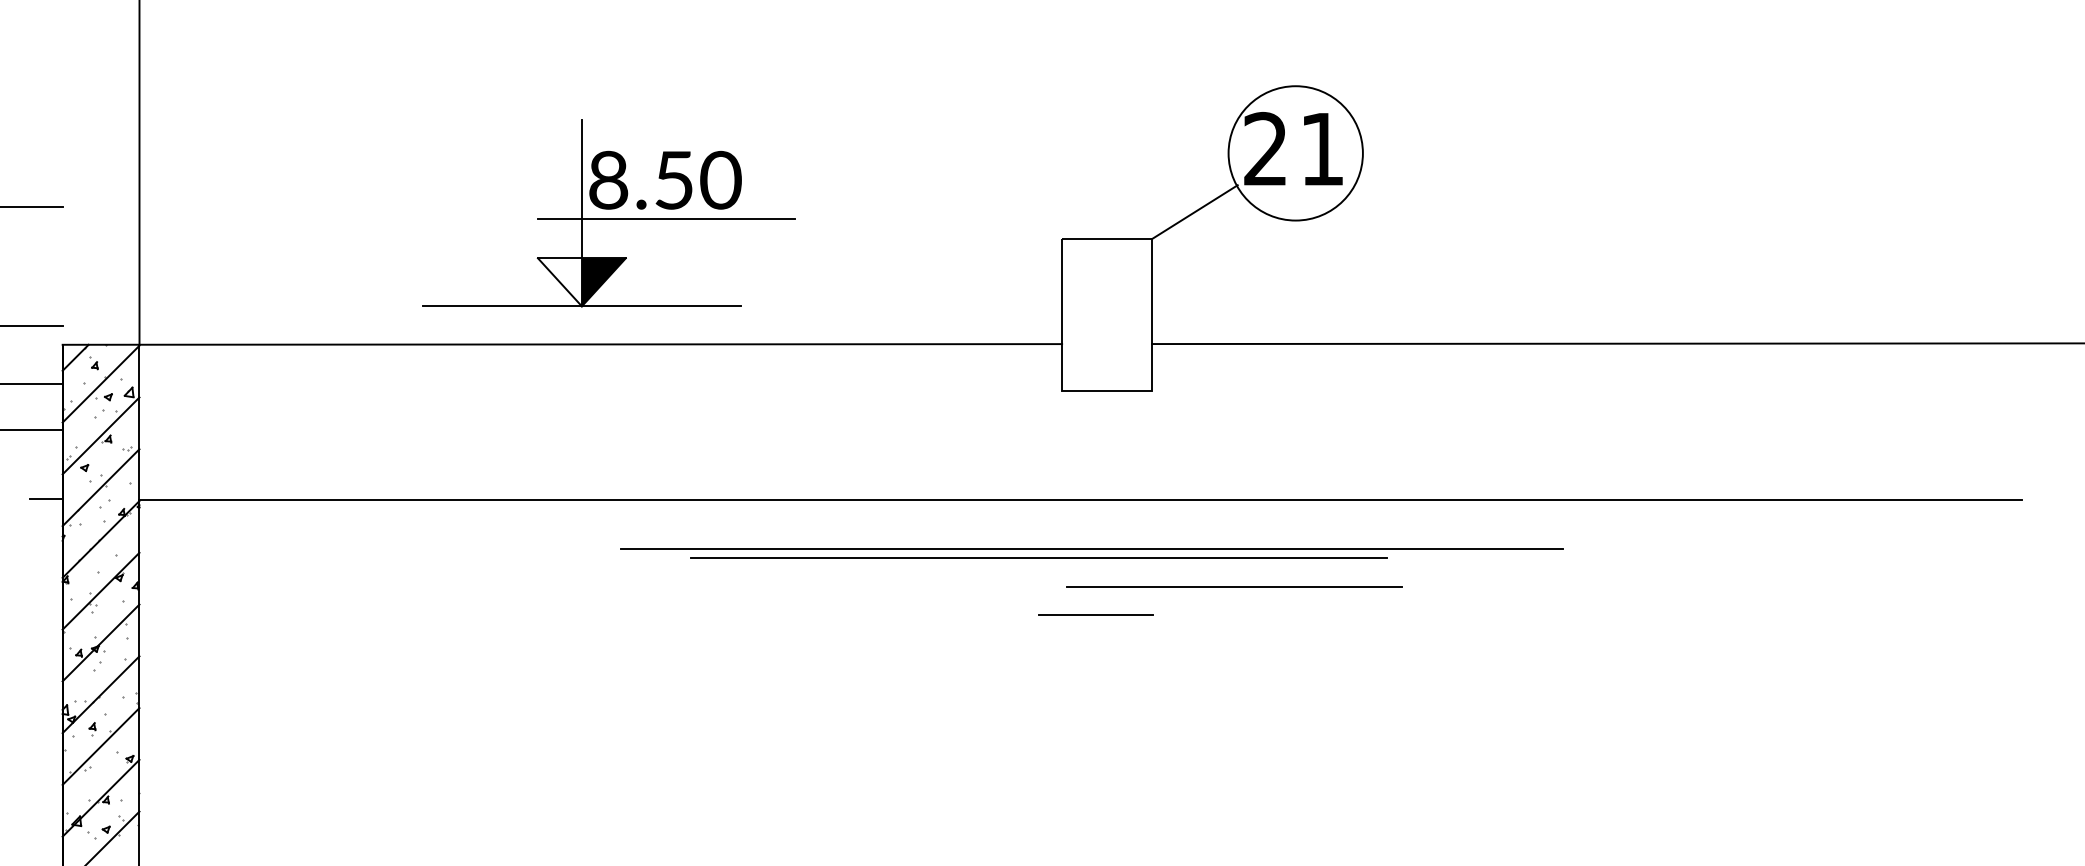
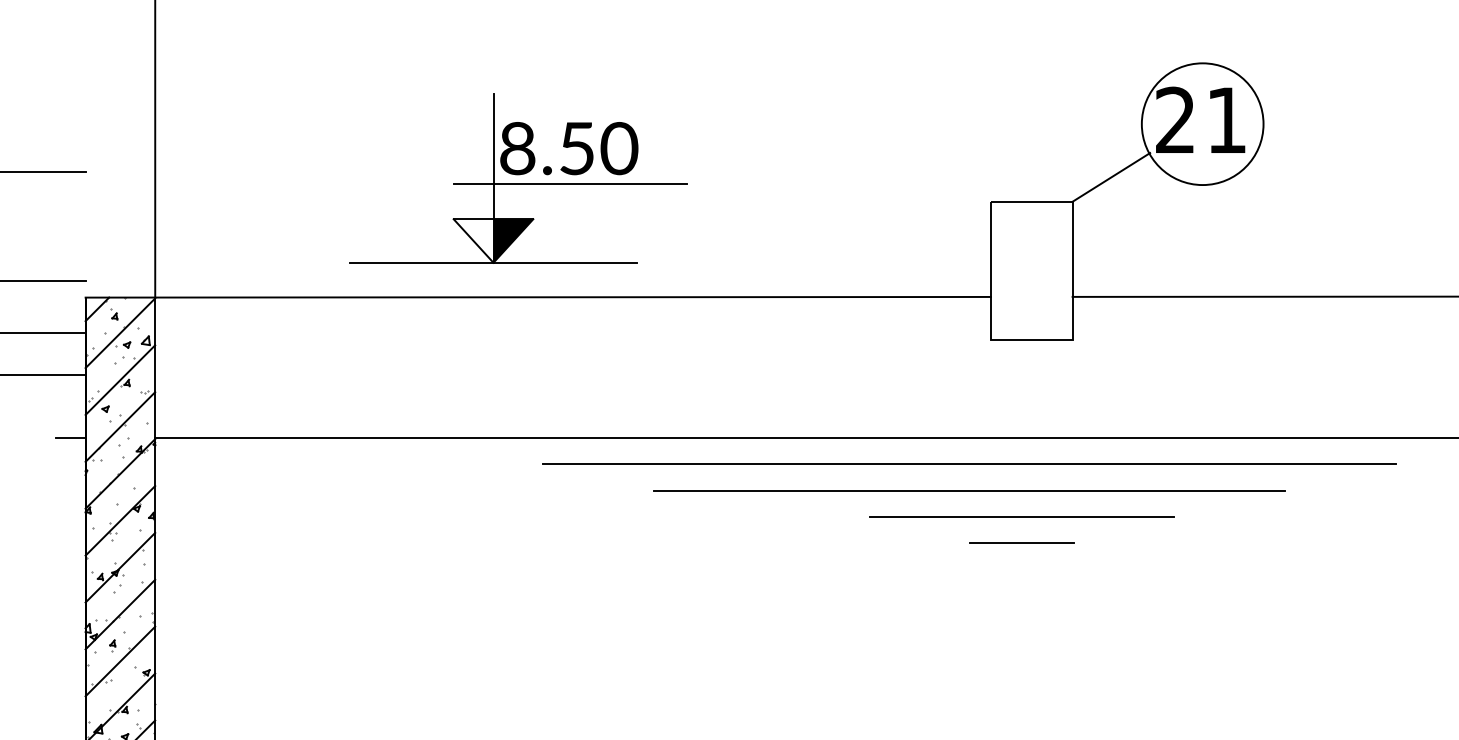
part: (608, 213) -> (517, 178), moved
line: (1091, 548) -> (969, 464), moved
line: (1234, 586) -> (1022, 516), moved

